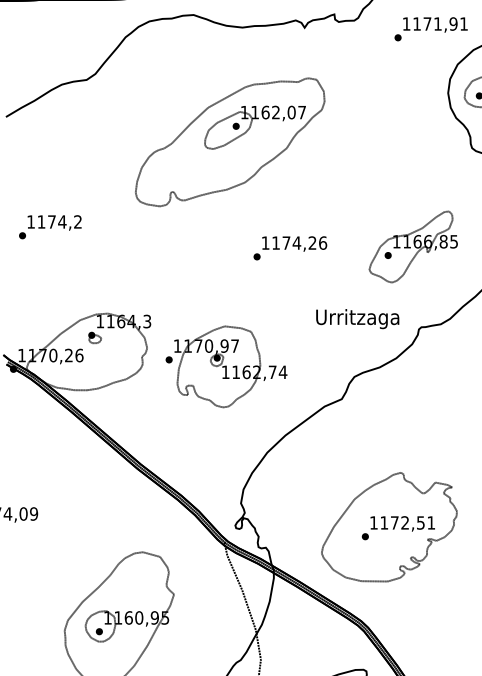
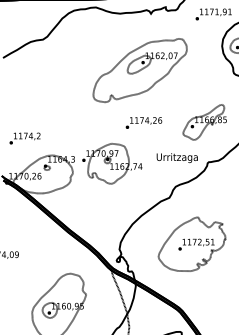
part: (228, 142) -> (139, 70), moved
text: (49, 226) -> (24, 138), moved
part: (226, 366) -> (112, 163), moved
part: (388, 525) -> (191, 243), moved

